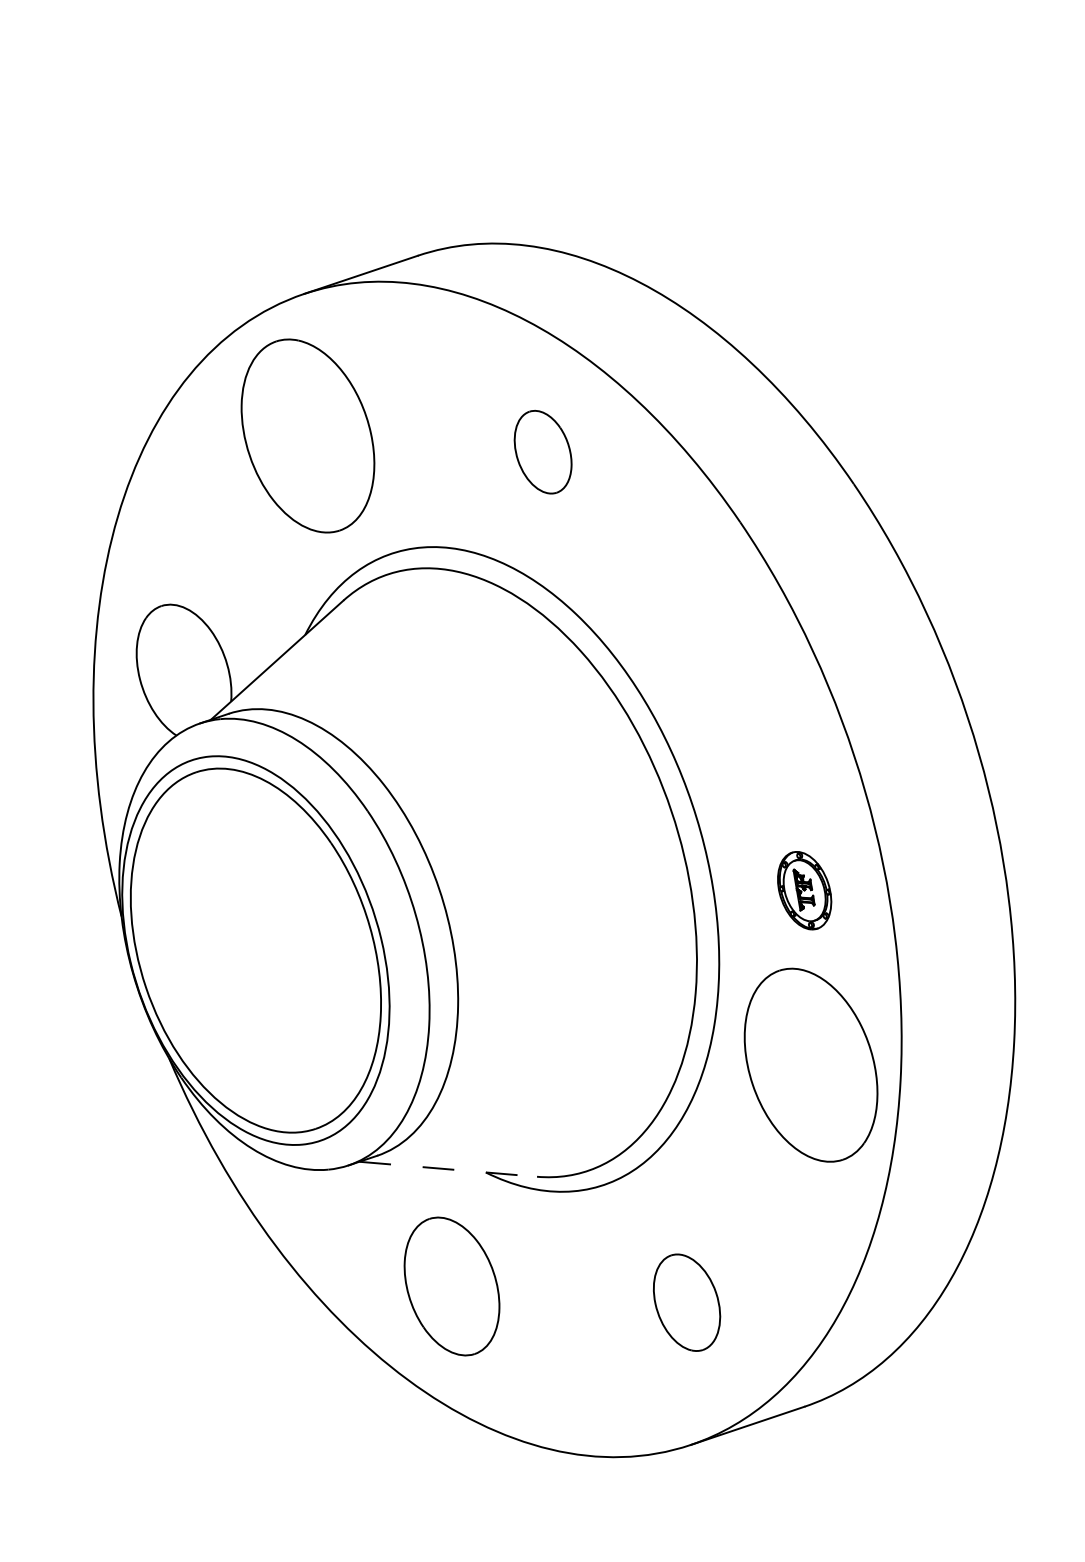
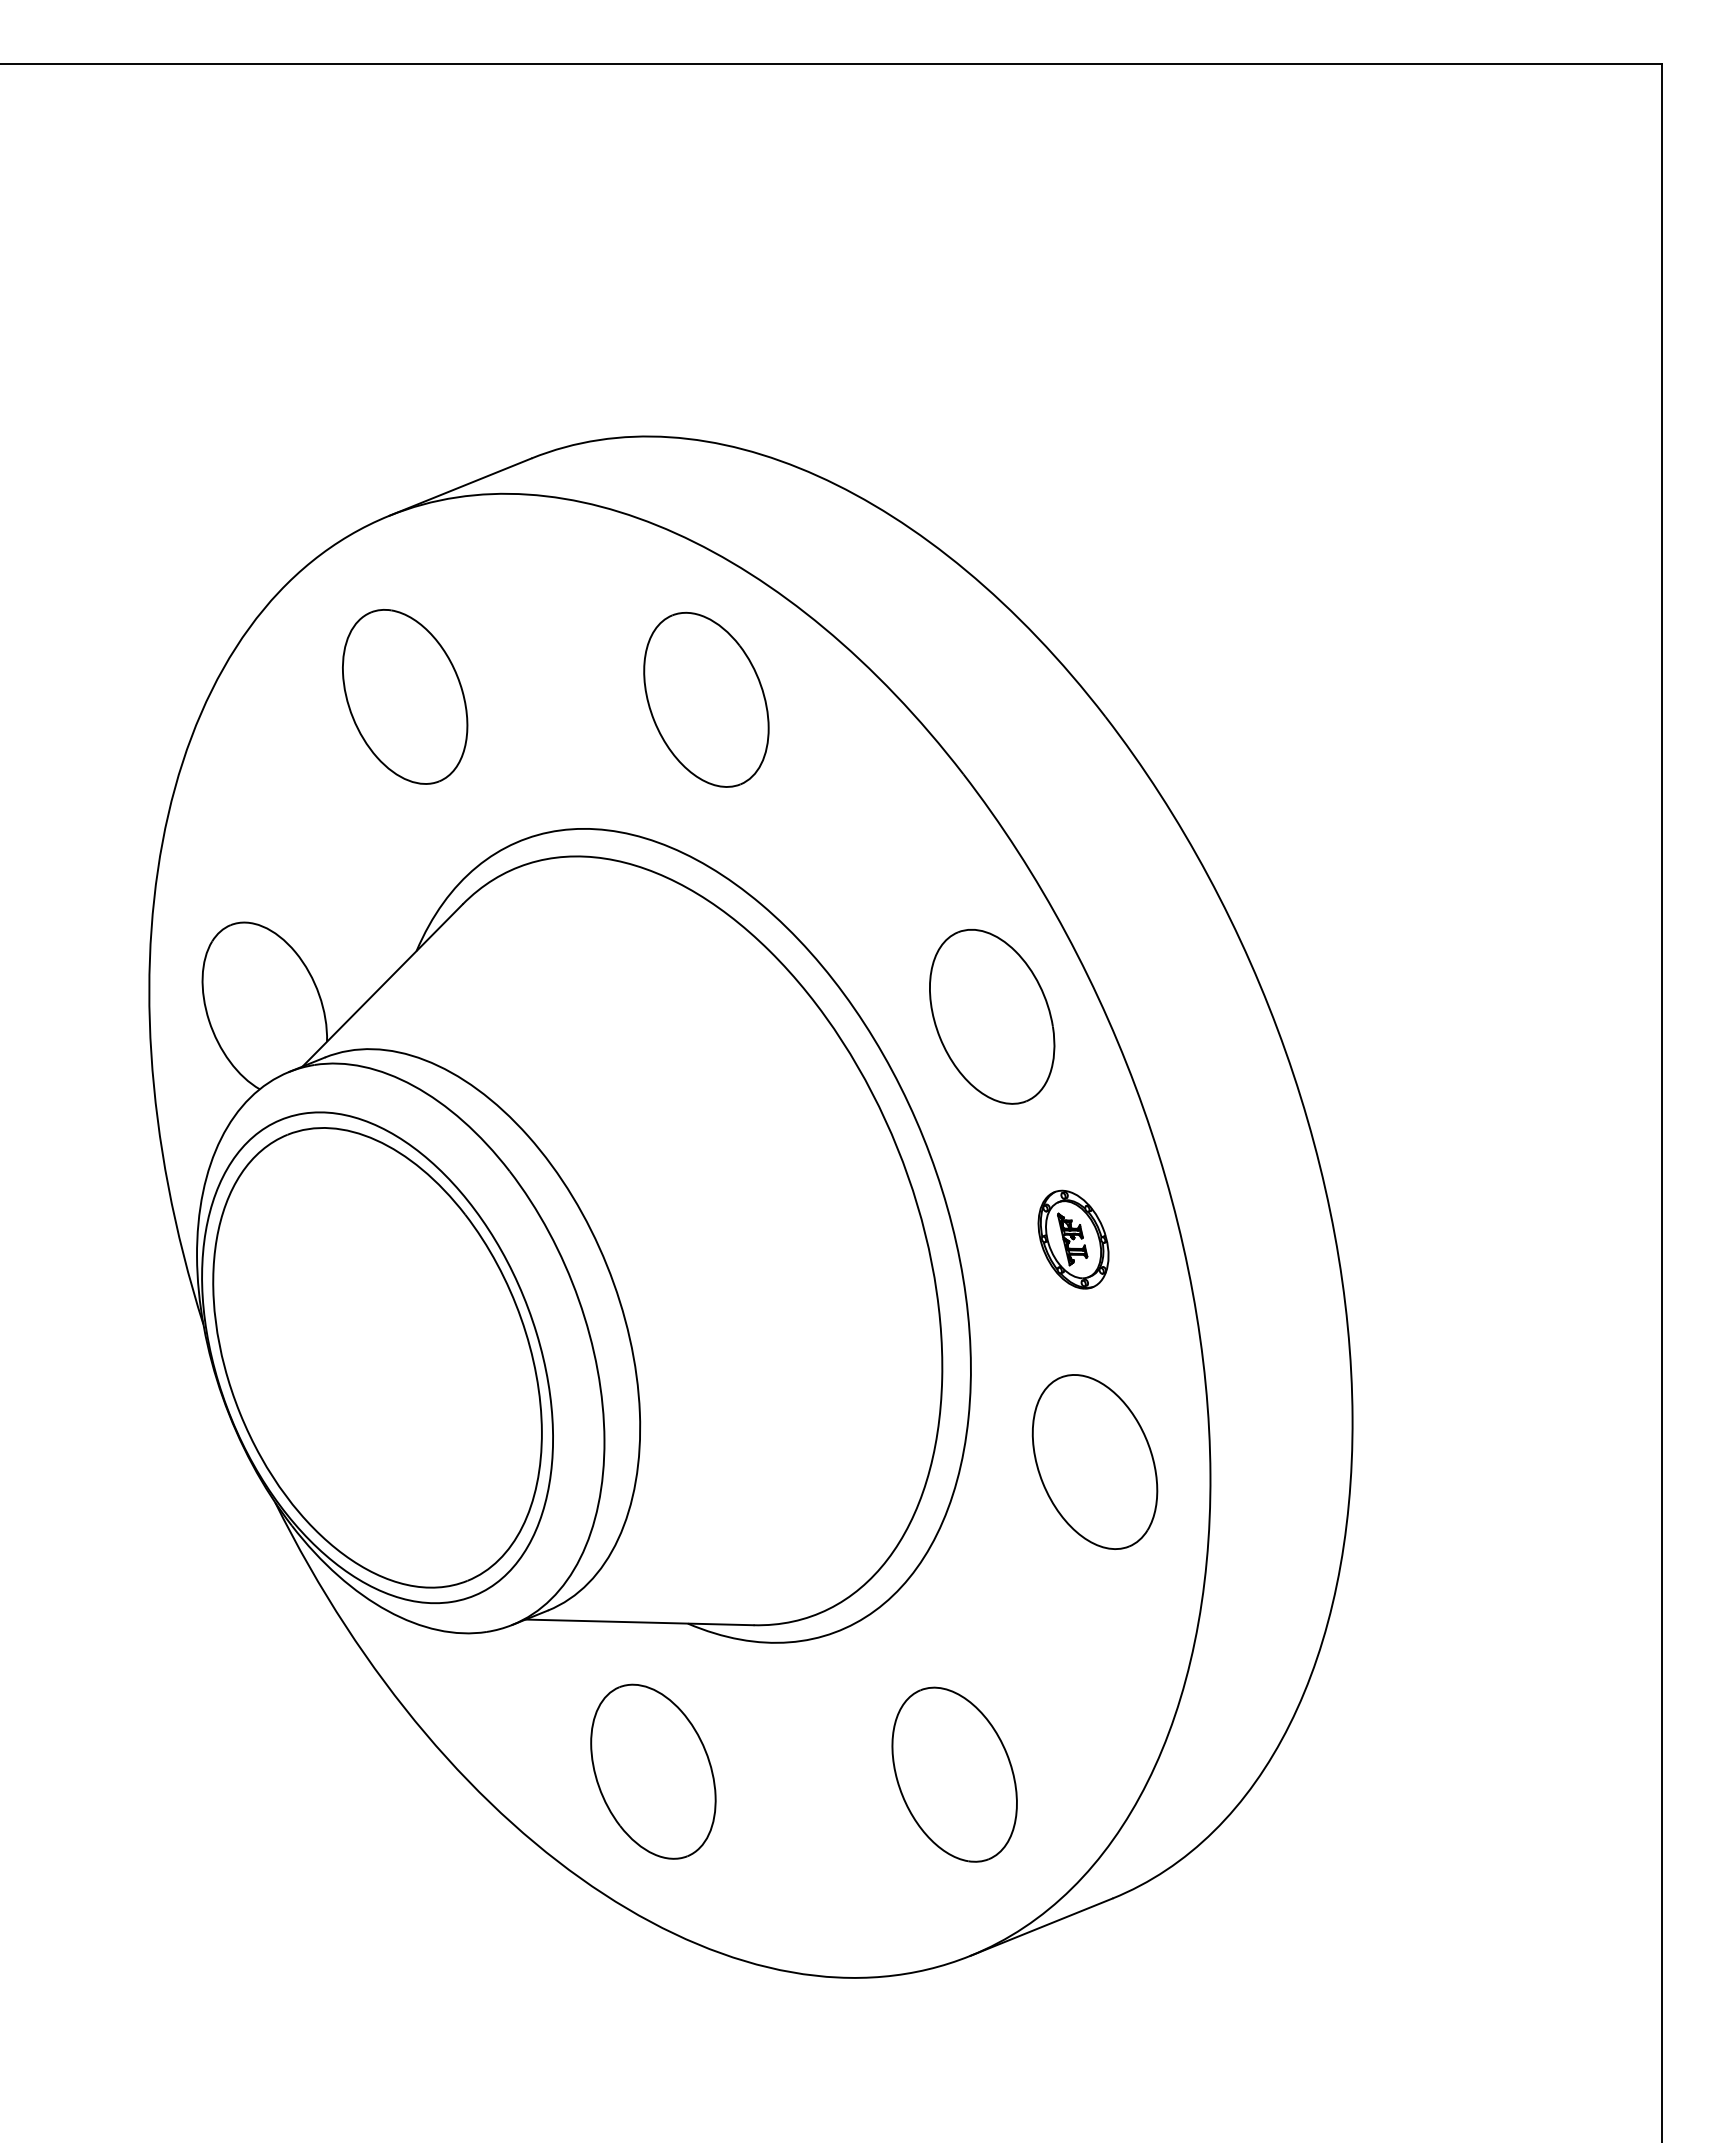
part: (308, 435) -> (405, 696), size x0.71
part: (543, 452) -> (706, 699), size x1.67
part: (751, 712) -> (992, 1016), added
part: (810, 1064) -> (1094, 1461), size x0.71
line: (448, 1169) -> (639, 1622), dashed -> solid
part: (686, 1302) -> (954, 1774), size x1.43

